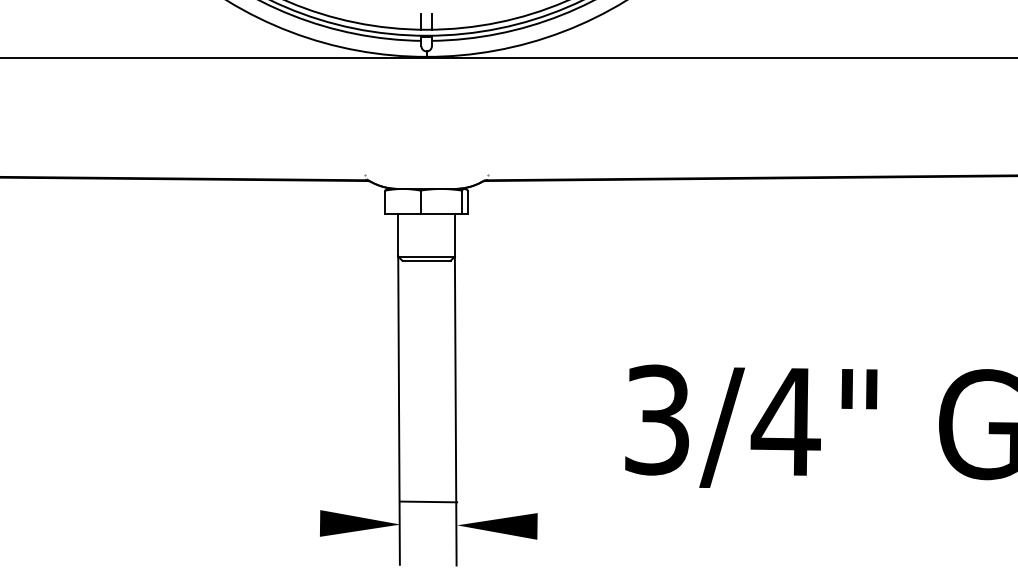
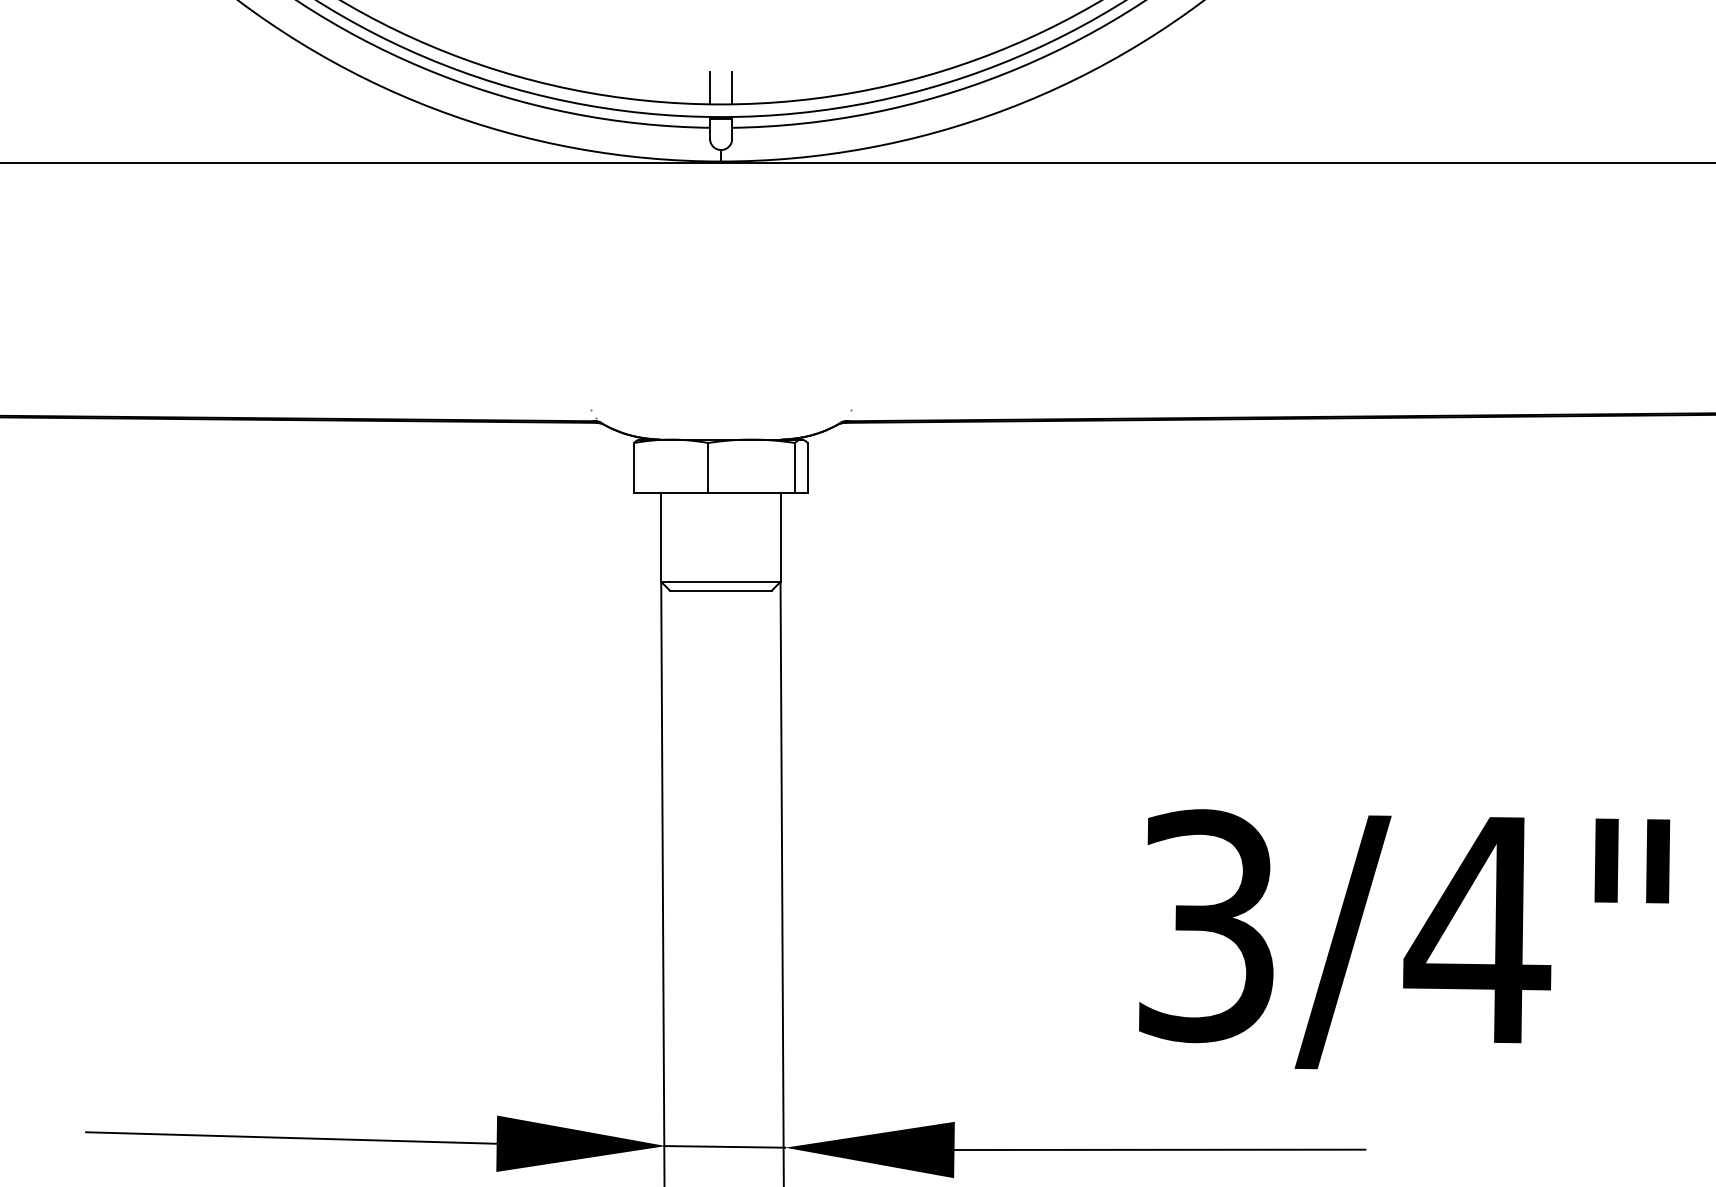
line: (428, 501) -> (724, 1145), moved
line: (222, 520) -> (291, 1137), added
line: (634, 526) -> (1158, 1150), added

